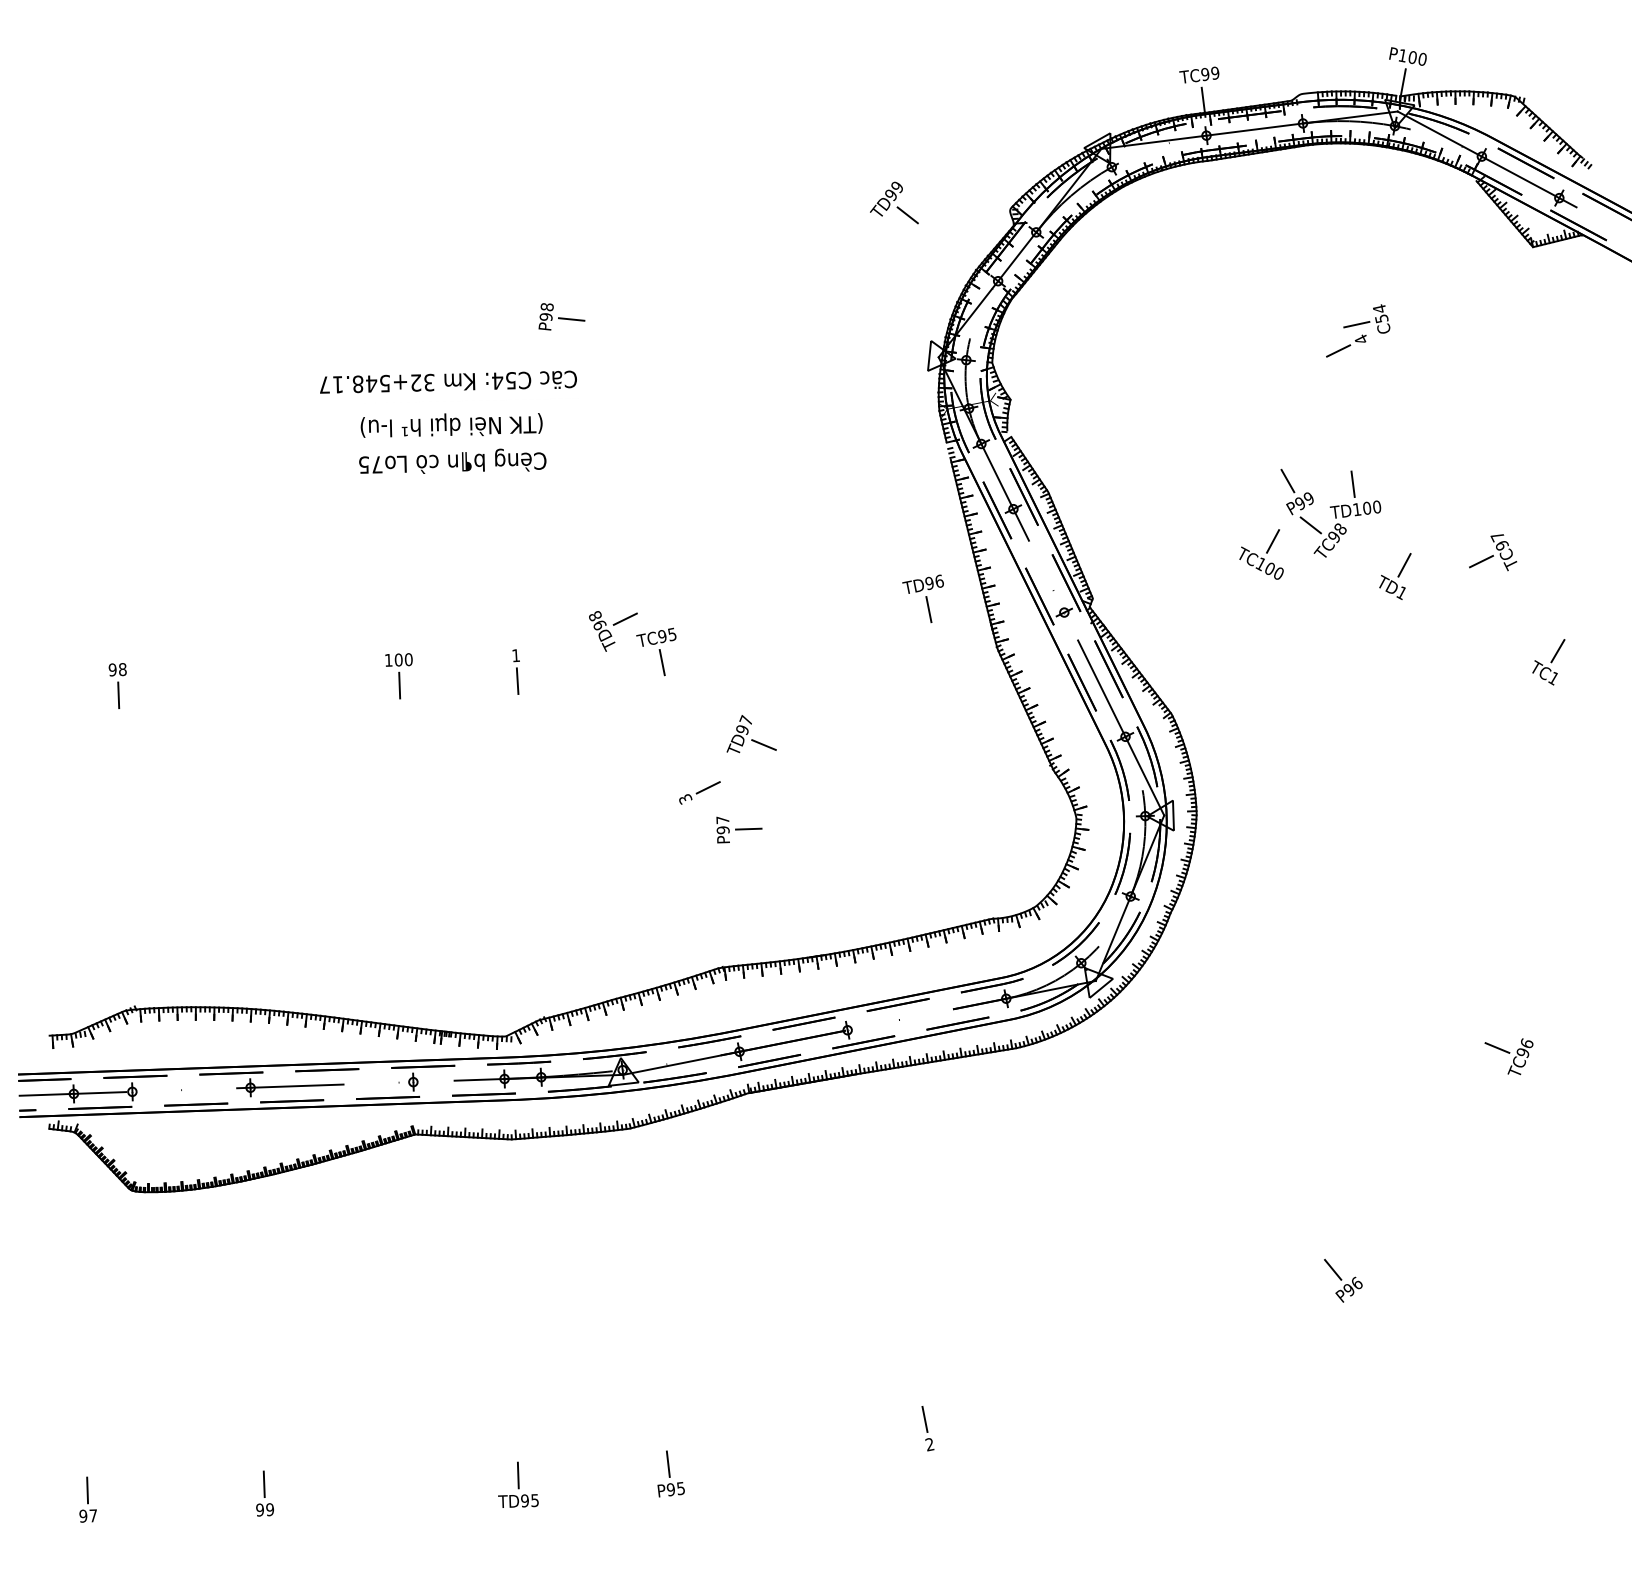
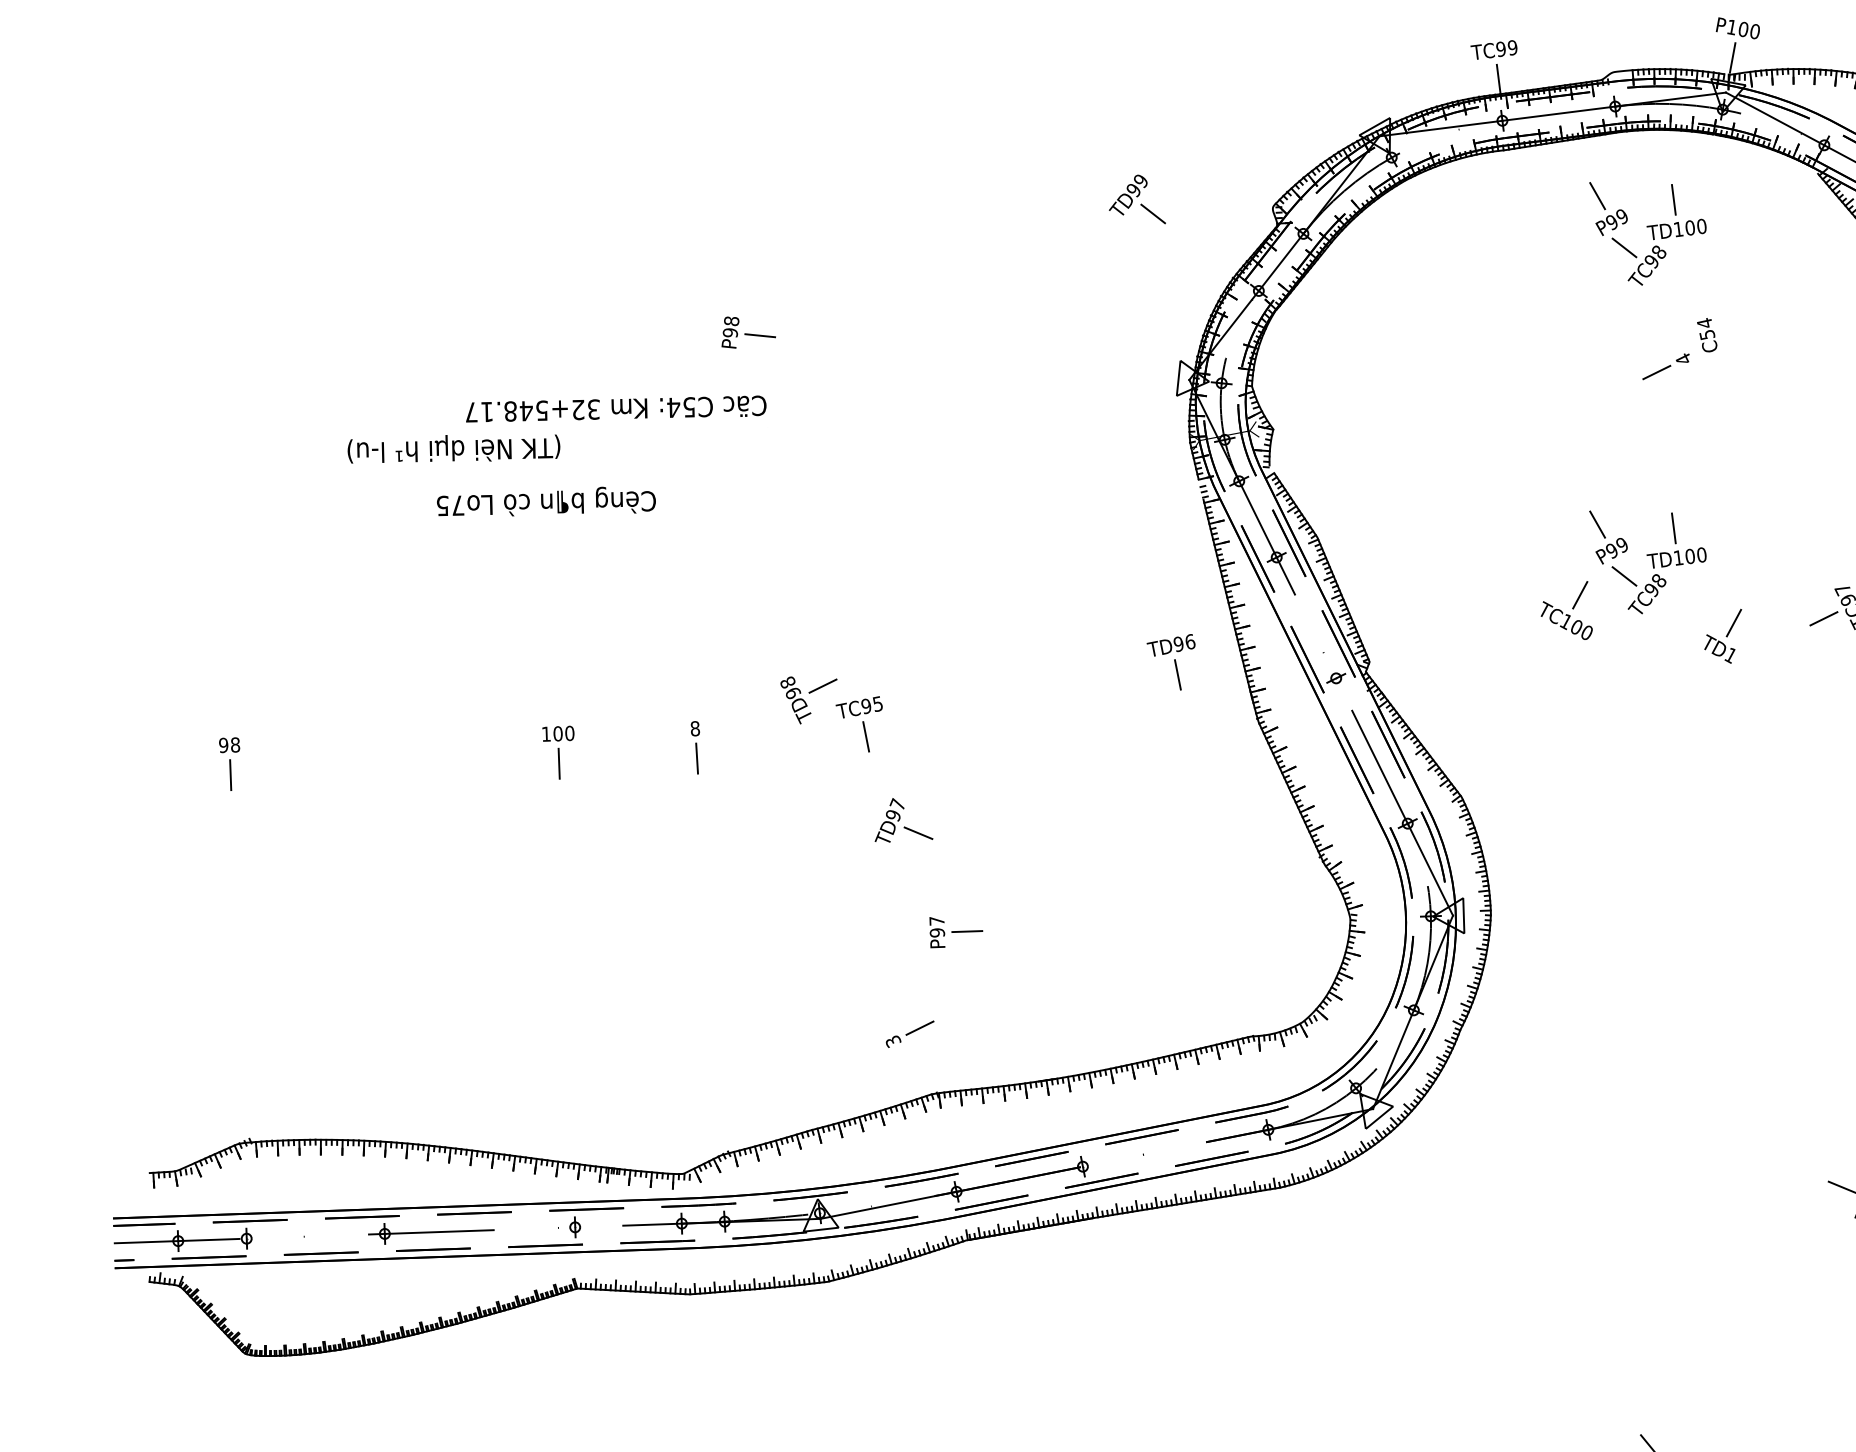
part: (1330, 231) -> (1647, 232), added
line: (1356, 324) -> (1677, 341), removed
text: (451, 425) -> (453, 449), moved
text: (452, 460) -> (546, 500), moved
text: (516, 655) -> (695, 728), 1 -> 8
part: (751, 734) -> (903, 820), moved
part: (699, 792) -> (909, 1033), moved

